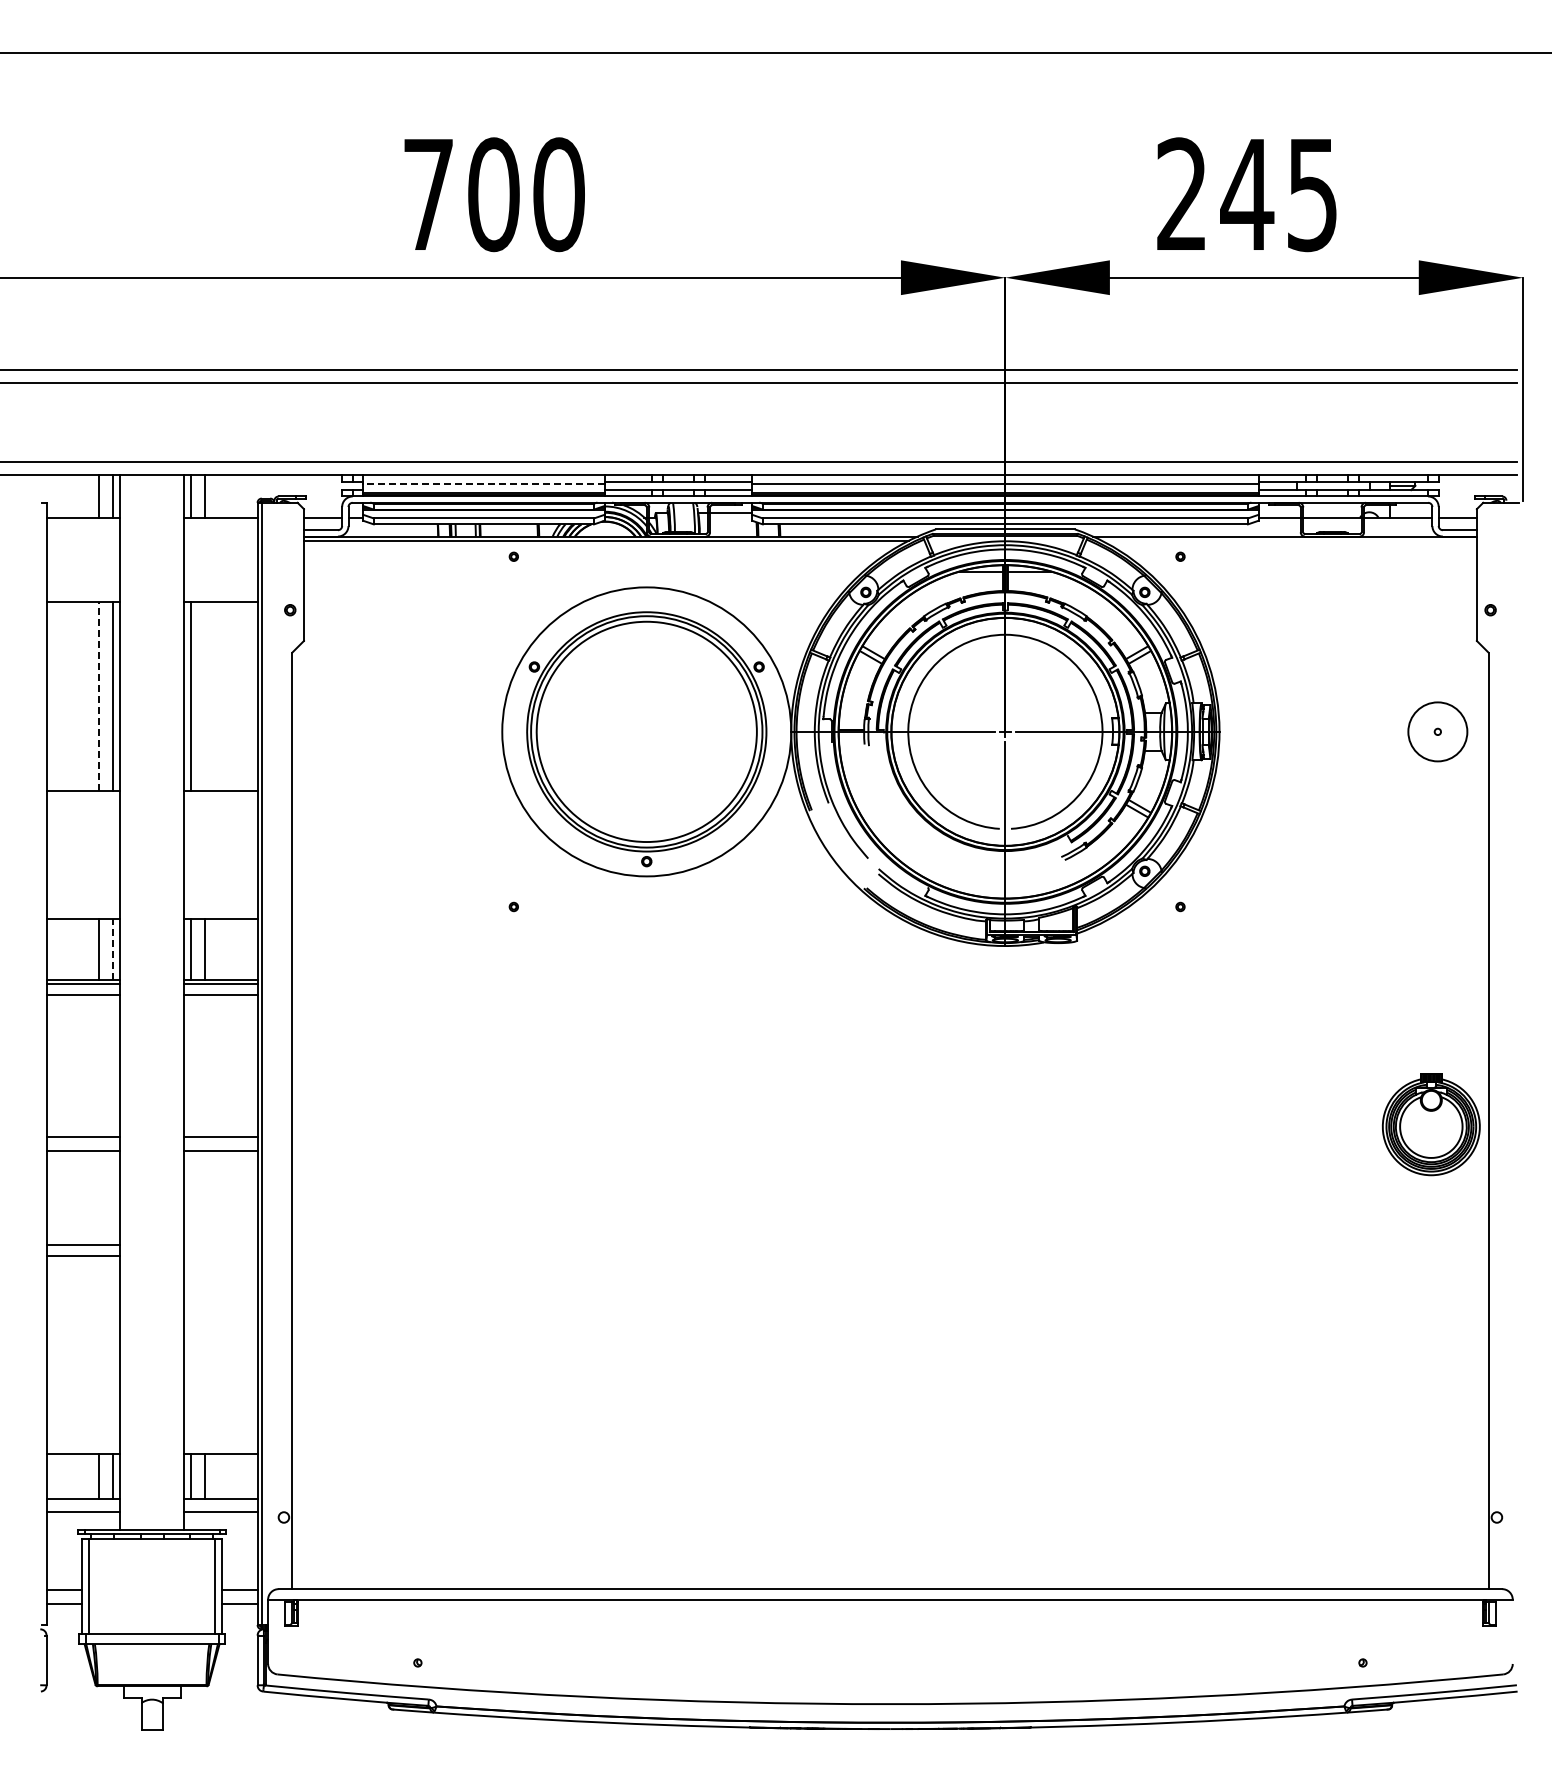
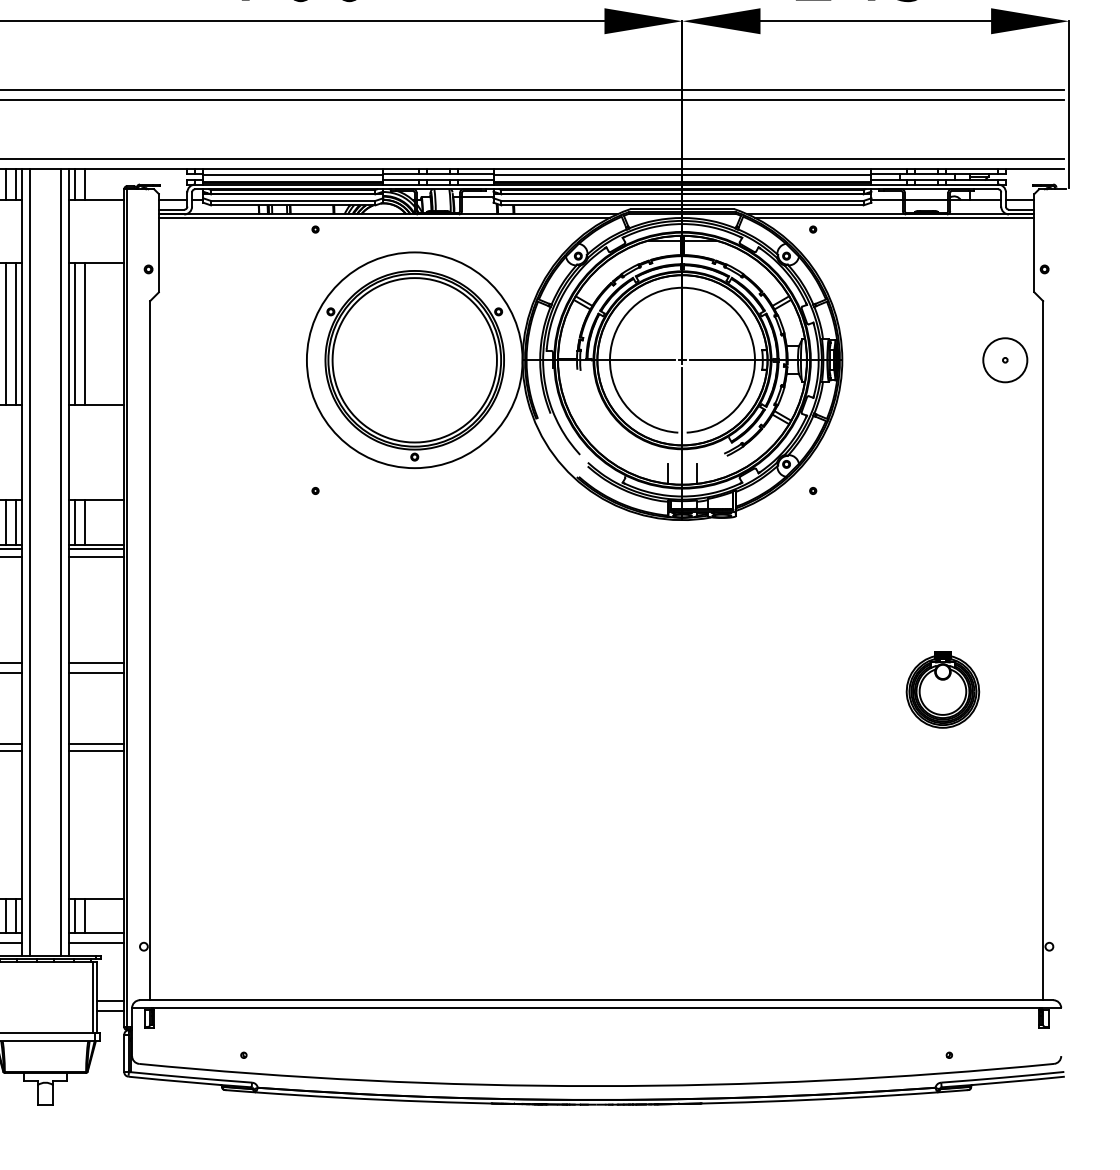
line: (483, 483) -> (292, 174), dashed -> solid
line: (1288, 540) -> (893, 217), added
line: (99, 696) -> (6, 333), dashed -> solid
line: (204, 696) -> (84, 333), added
line: (986, 884) -> (668, 474), added
line: (1024, 884) -> (696, 474), added
line: (112, 949) -> (15, 522), dashed -> solid
line: (131, 1002) -> (30, 562), added
line: (172, 1002) -> (60, 562), added
part: (1430, 1124) -> (942, 689), moved
line: (220, 1245) -> (96, 743), added
line: (220, 1255) -> (96, 751), added

